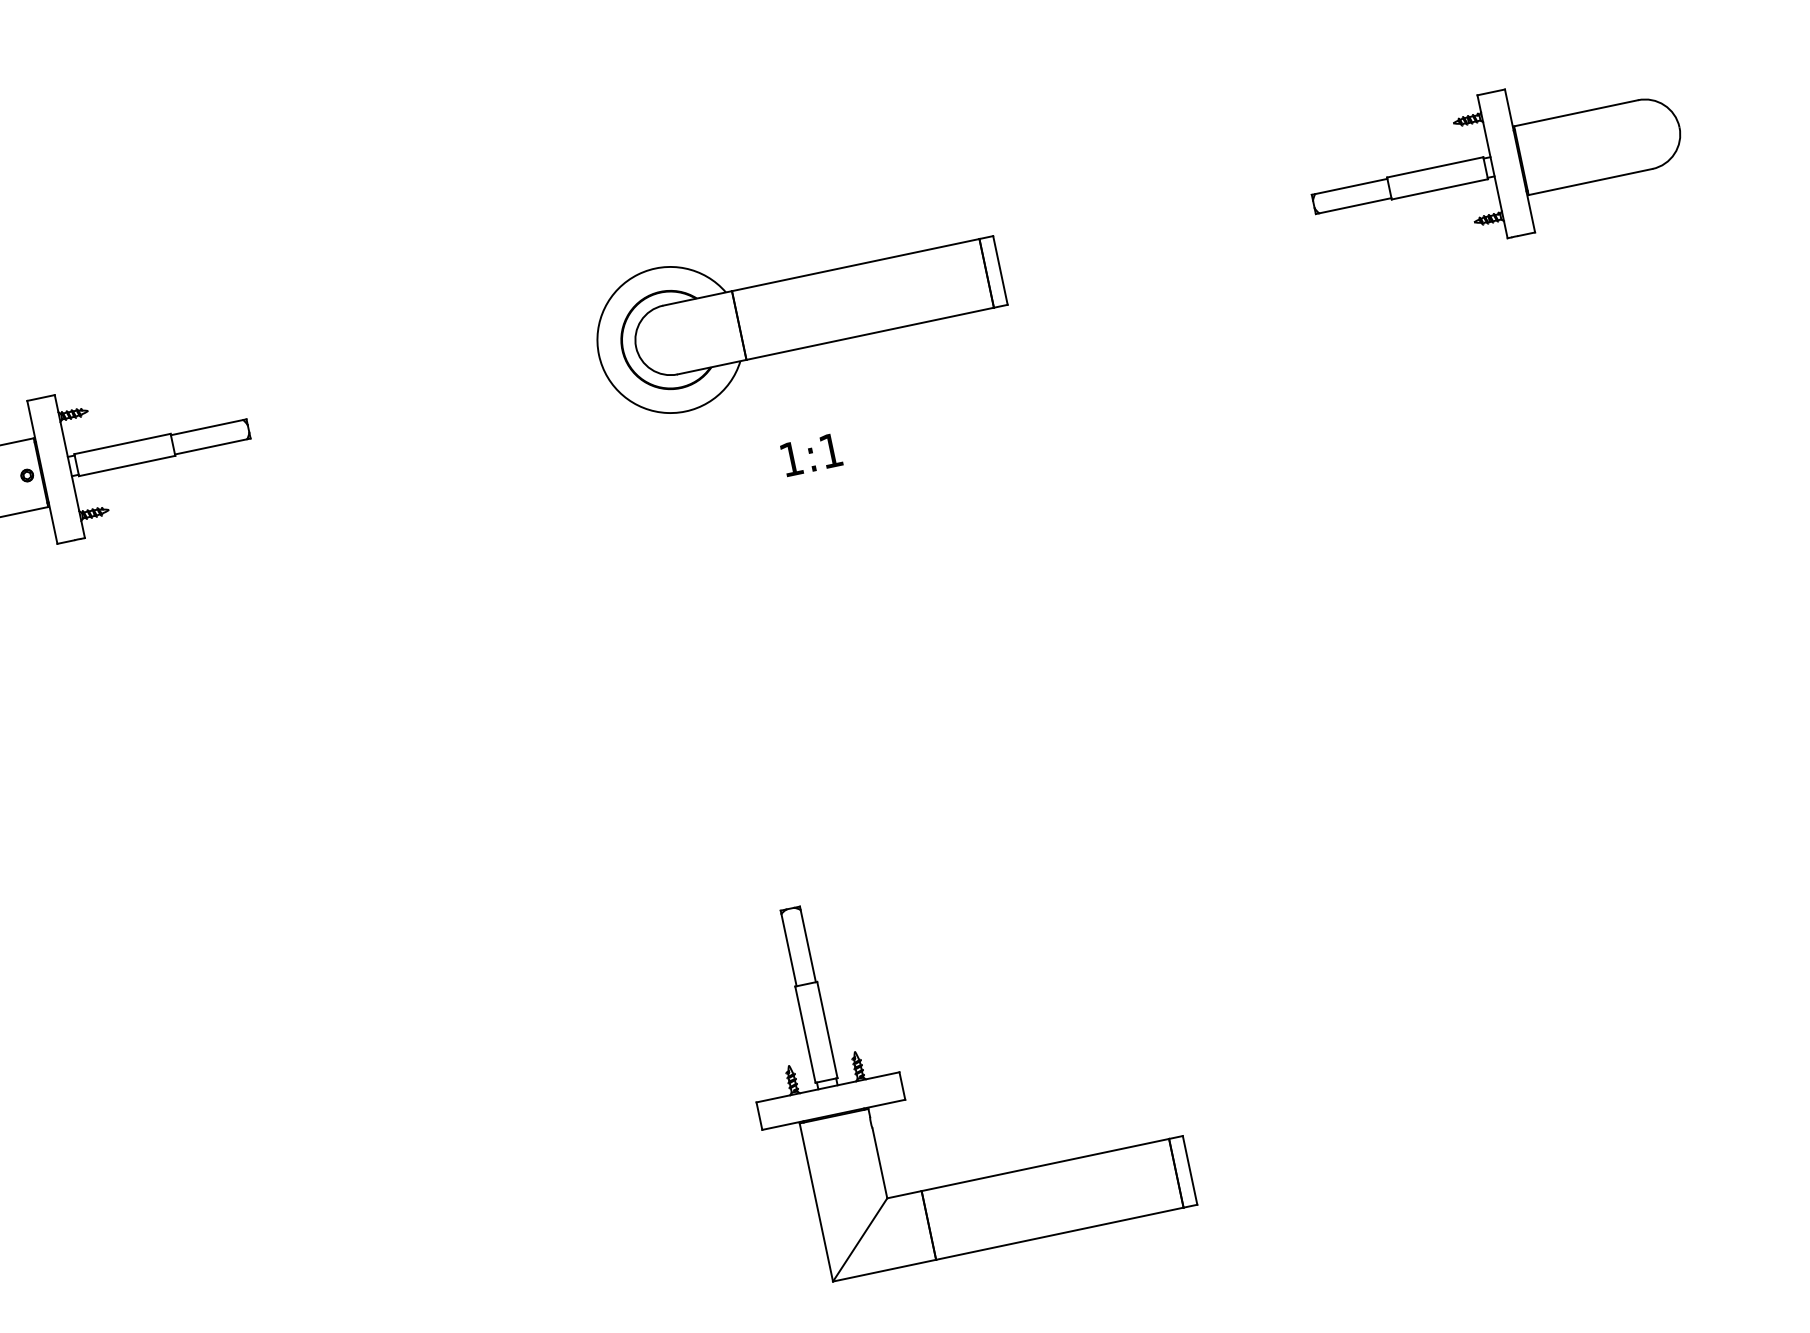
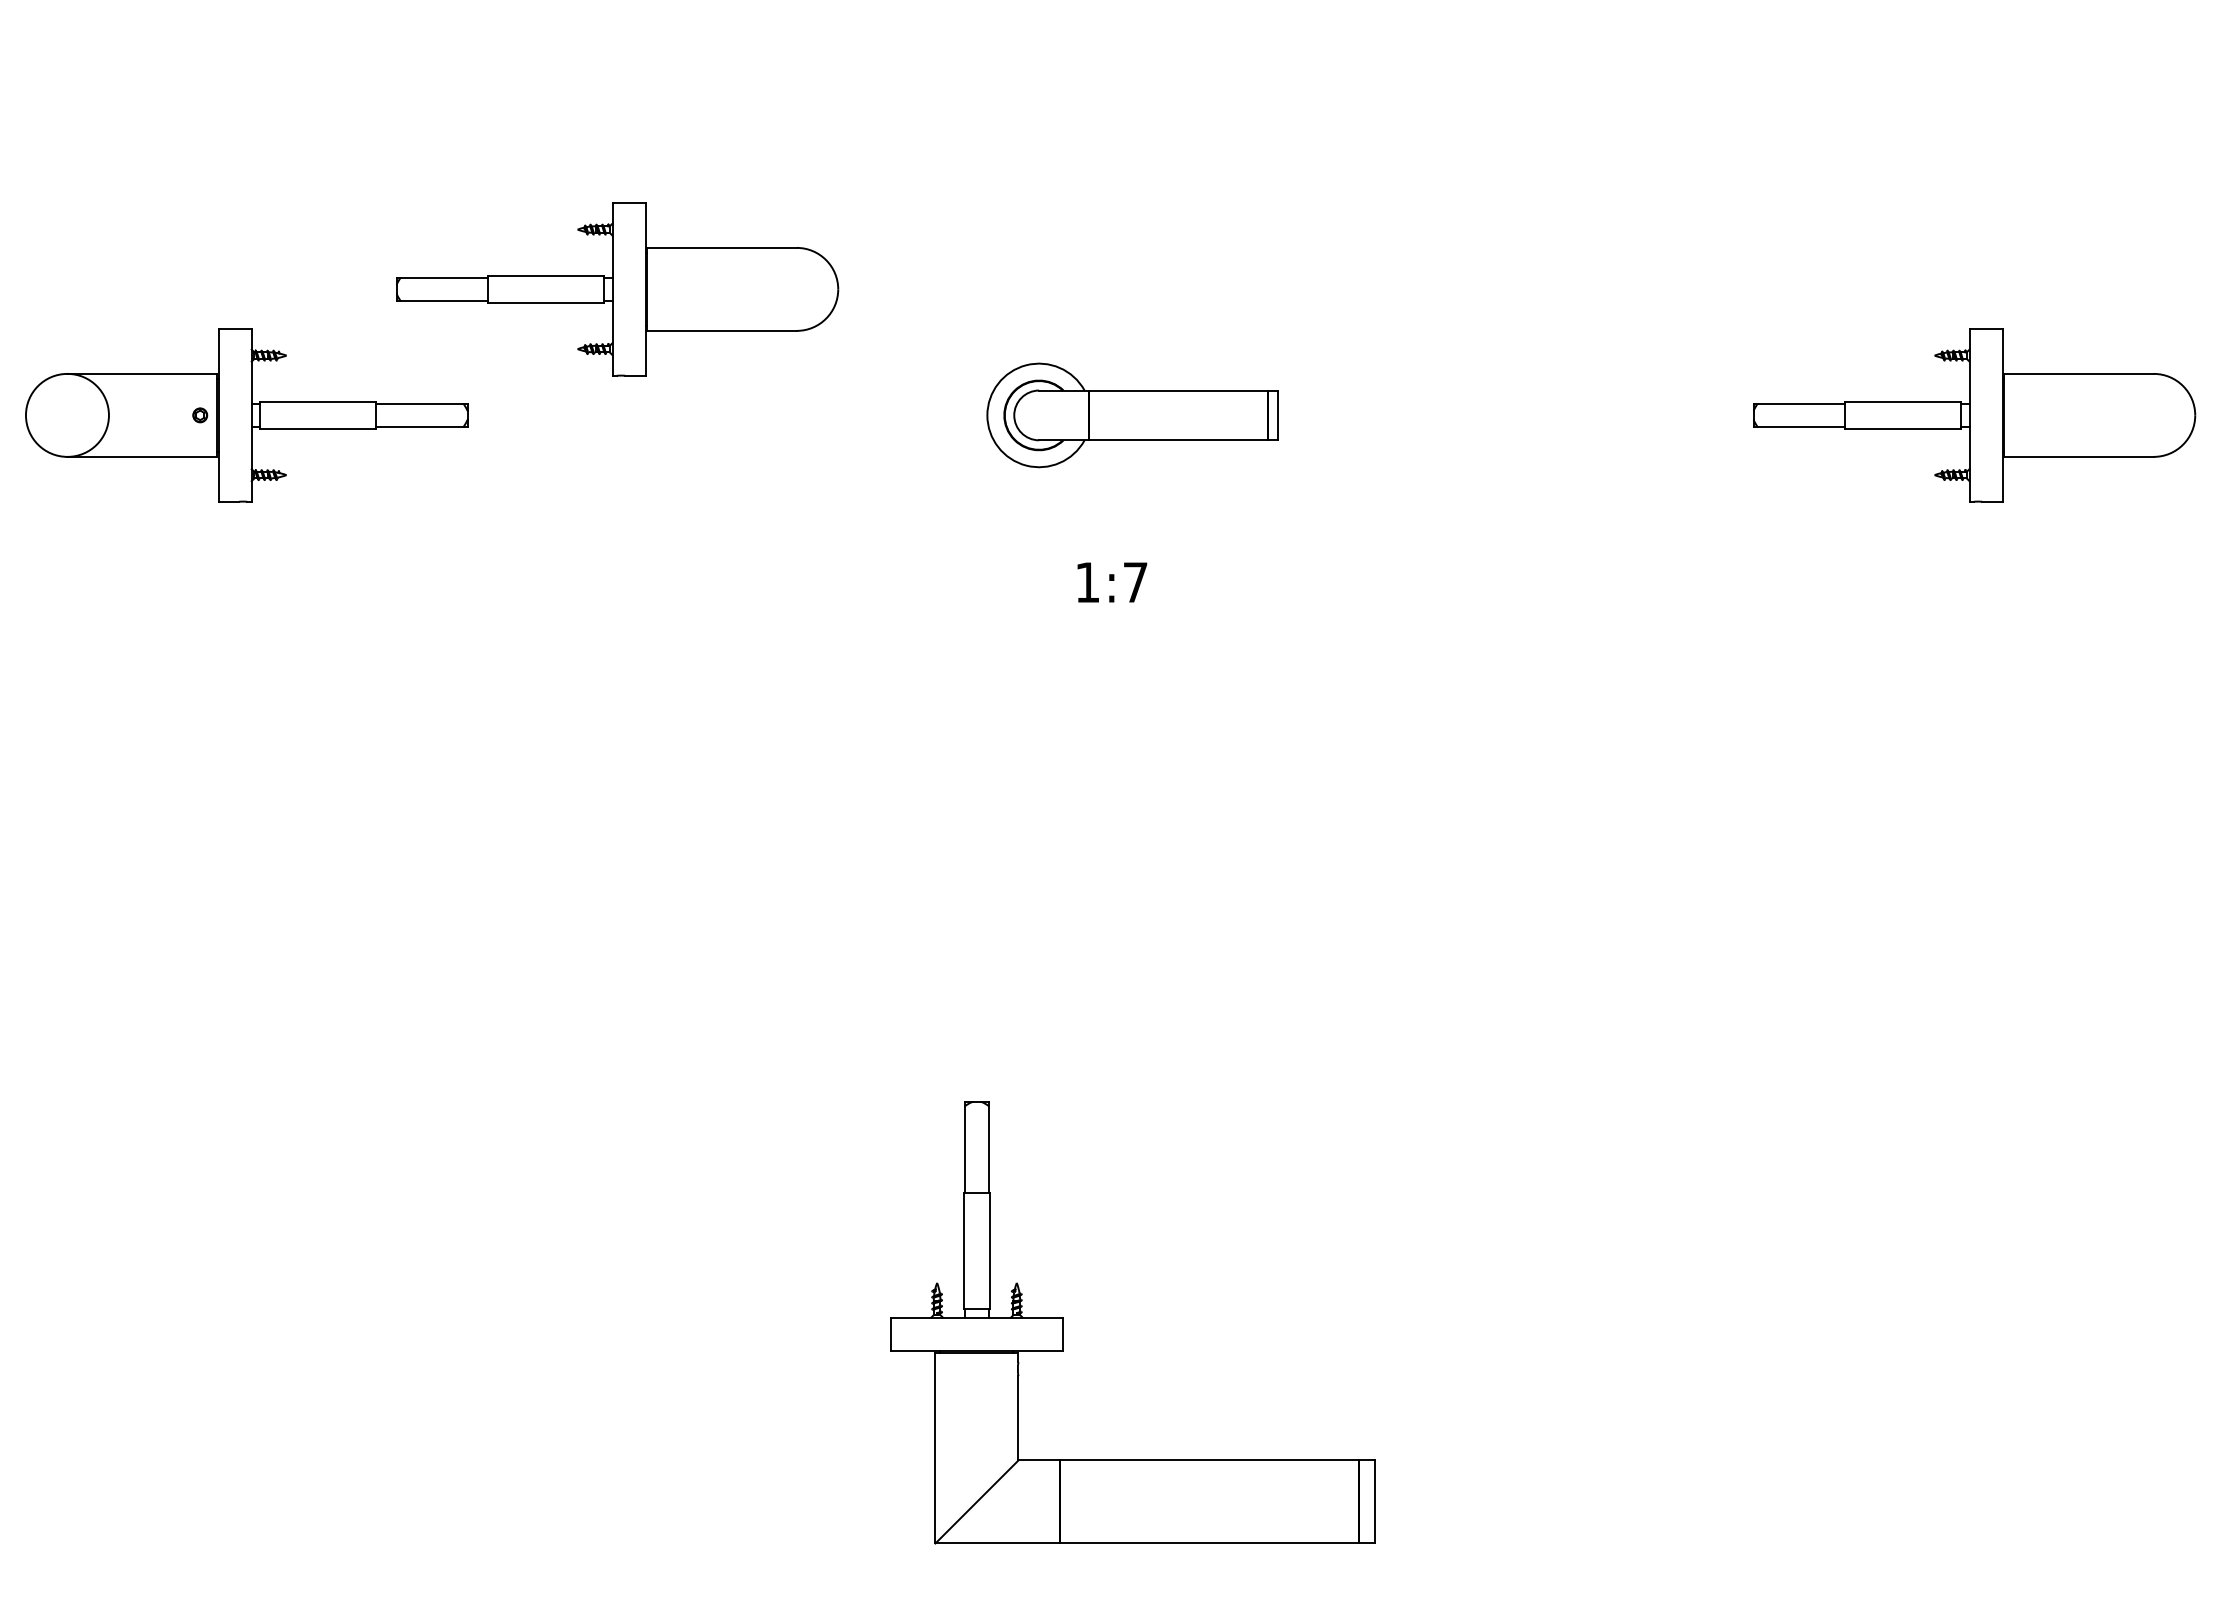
part: (350, 298) -> (617, 289), added
part: (799, 312) -> (1132, 415), size x0.6
text: (830, 450) -> (1135, 582), 1:1 -> 1:7

